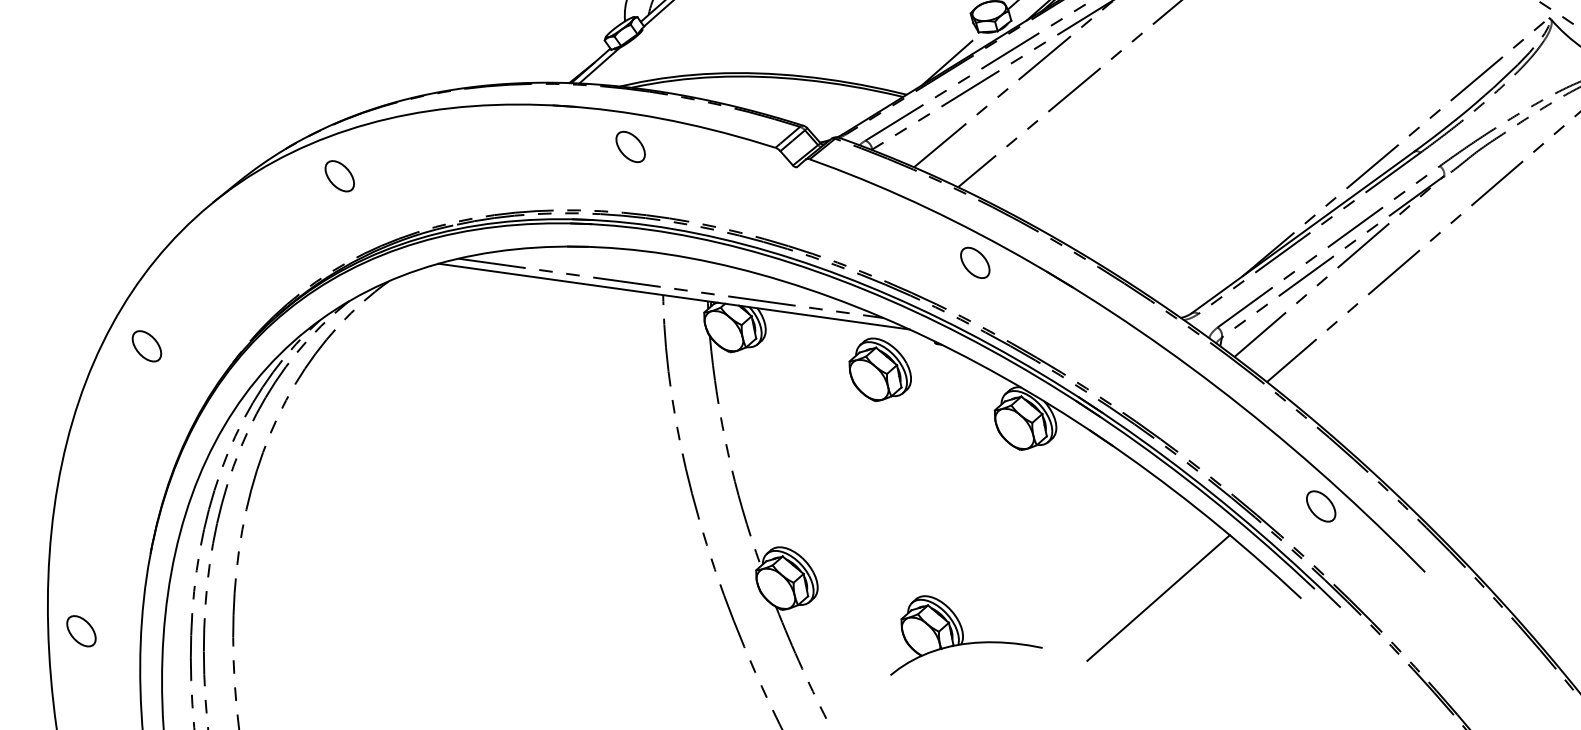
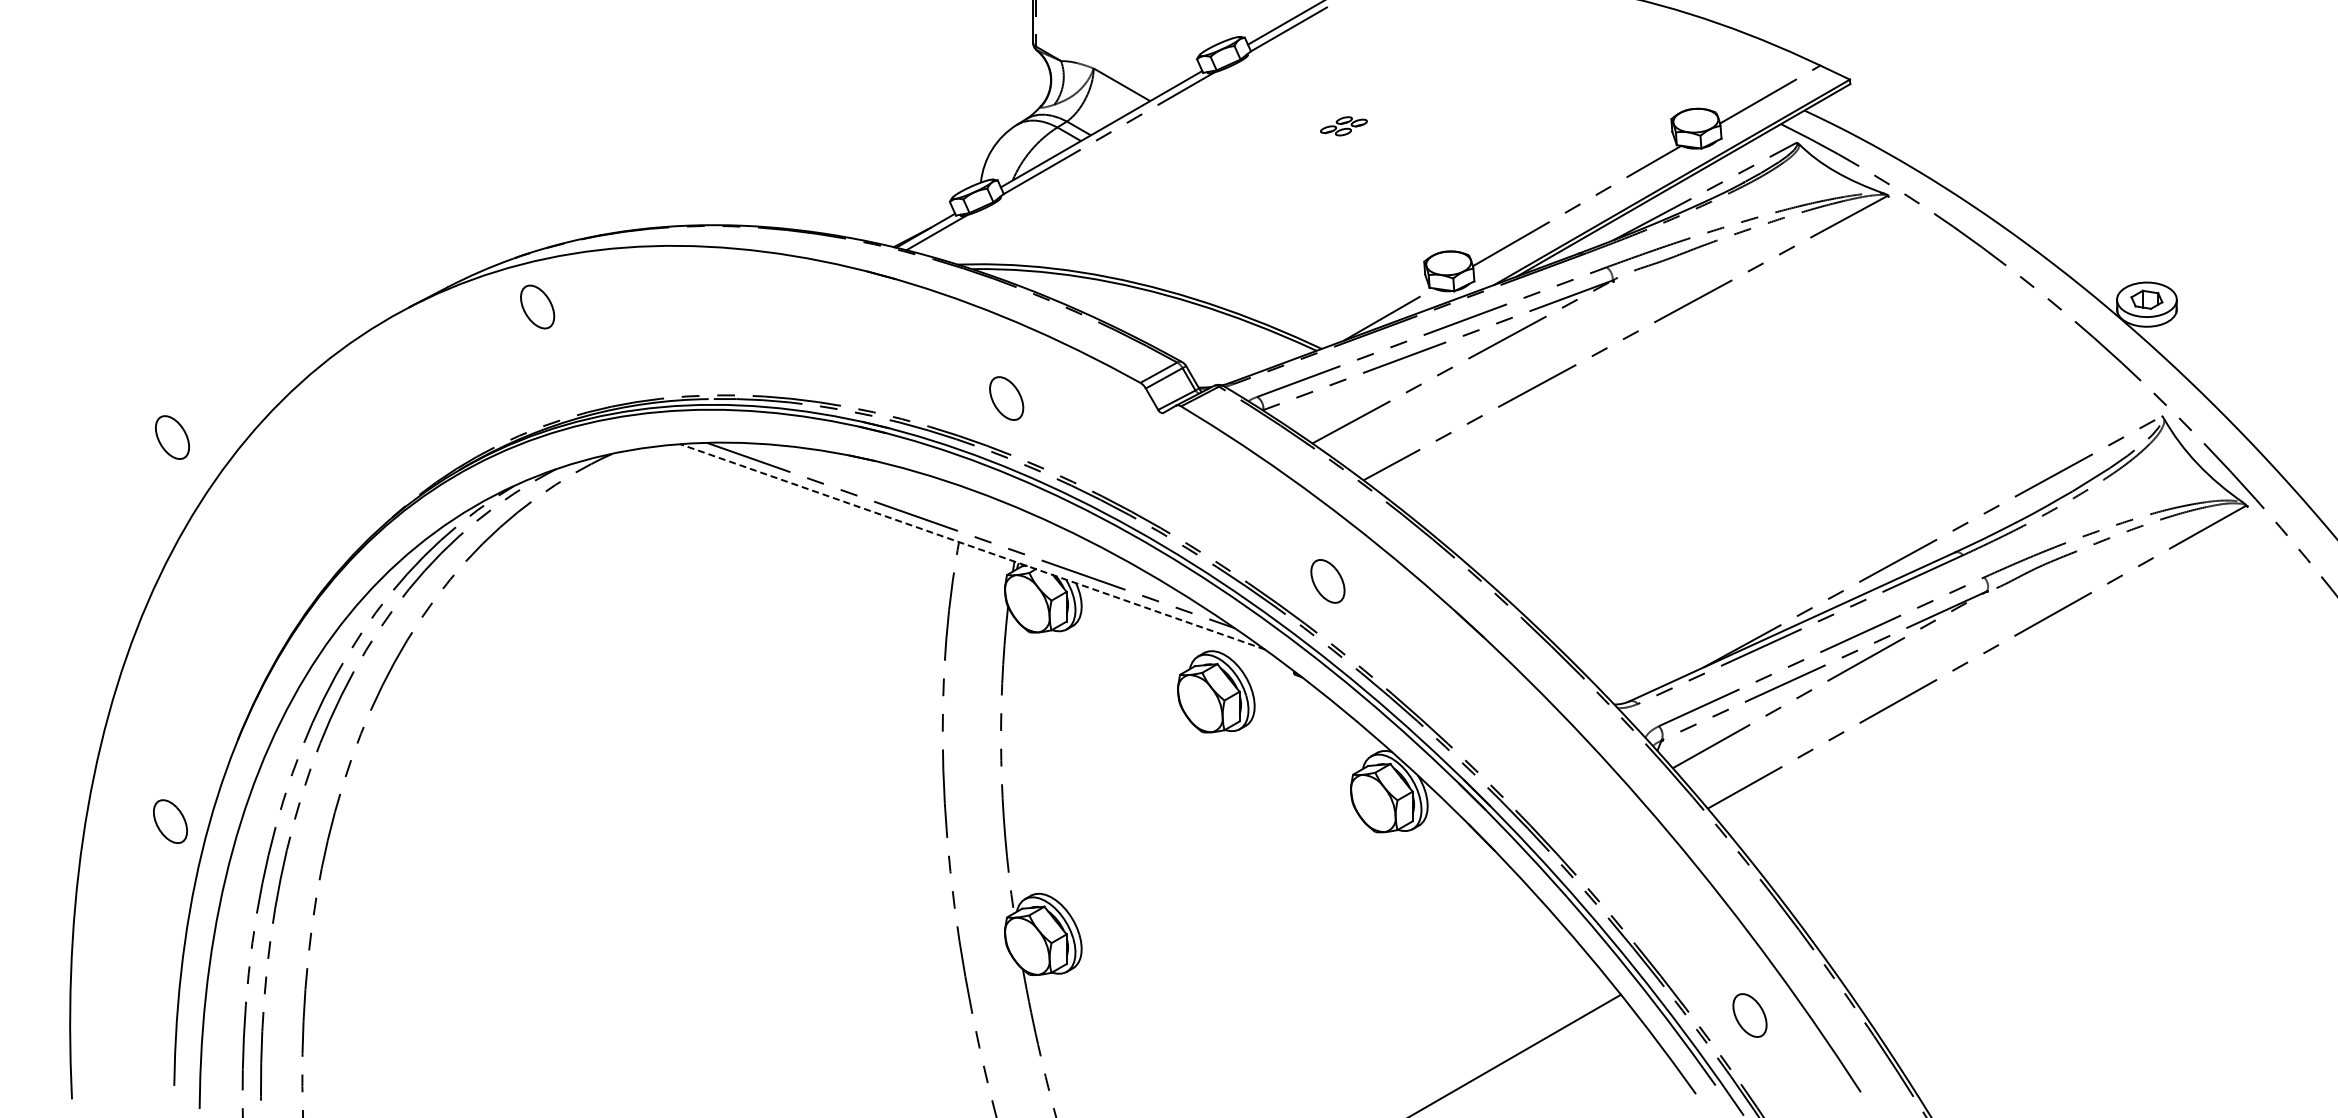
part: (630, 146) -> (1006, 398), moved
part: (339, 175) -> (537, 306), moved
part: (974, 263) -> (1327, 581), moved
line: (673, 296) -> (972, 546), solid -> dashed
part: (146, 346) -> (172, 437), moved
part: (1320, 506) -> (1749, 1015), moved
part: (958, 626) -> (1251, 1041), removed
part: (81, 631) -> (170, 821), moved

